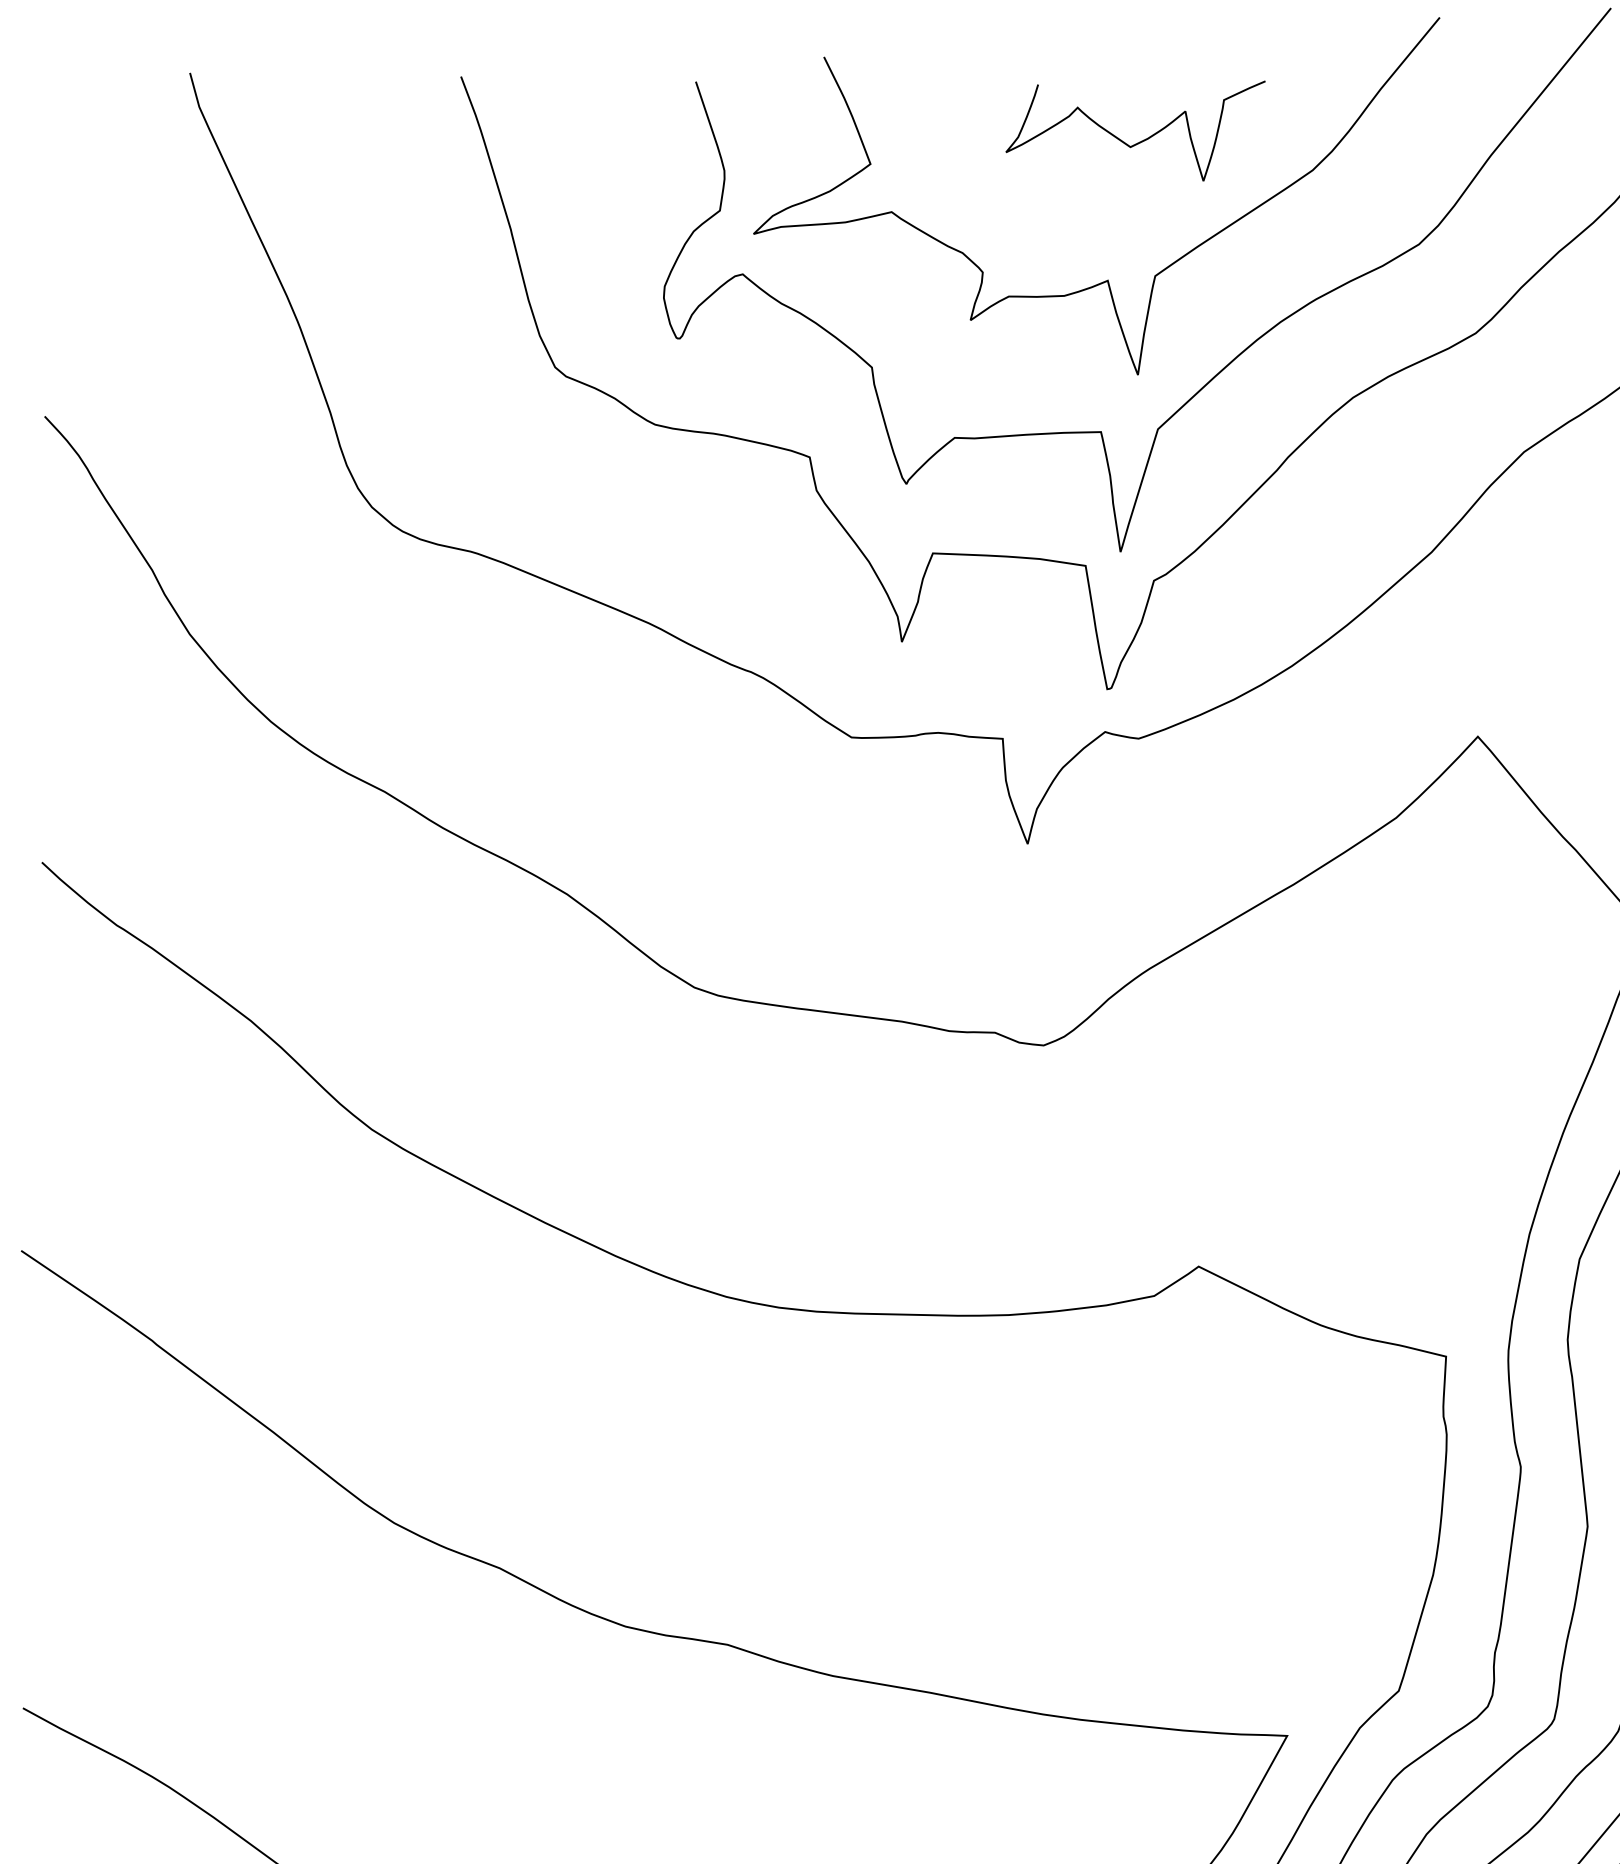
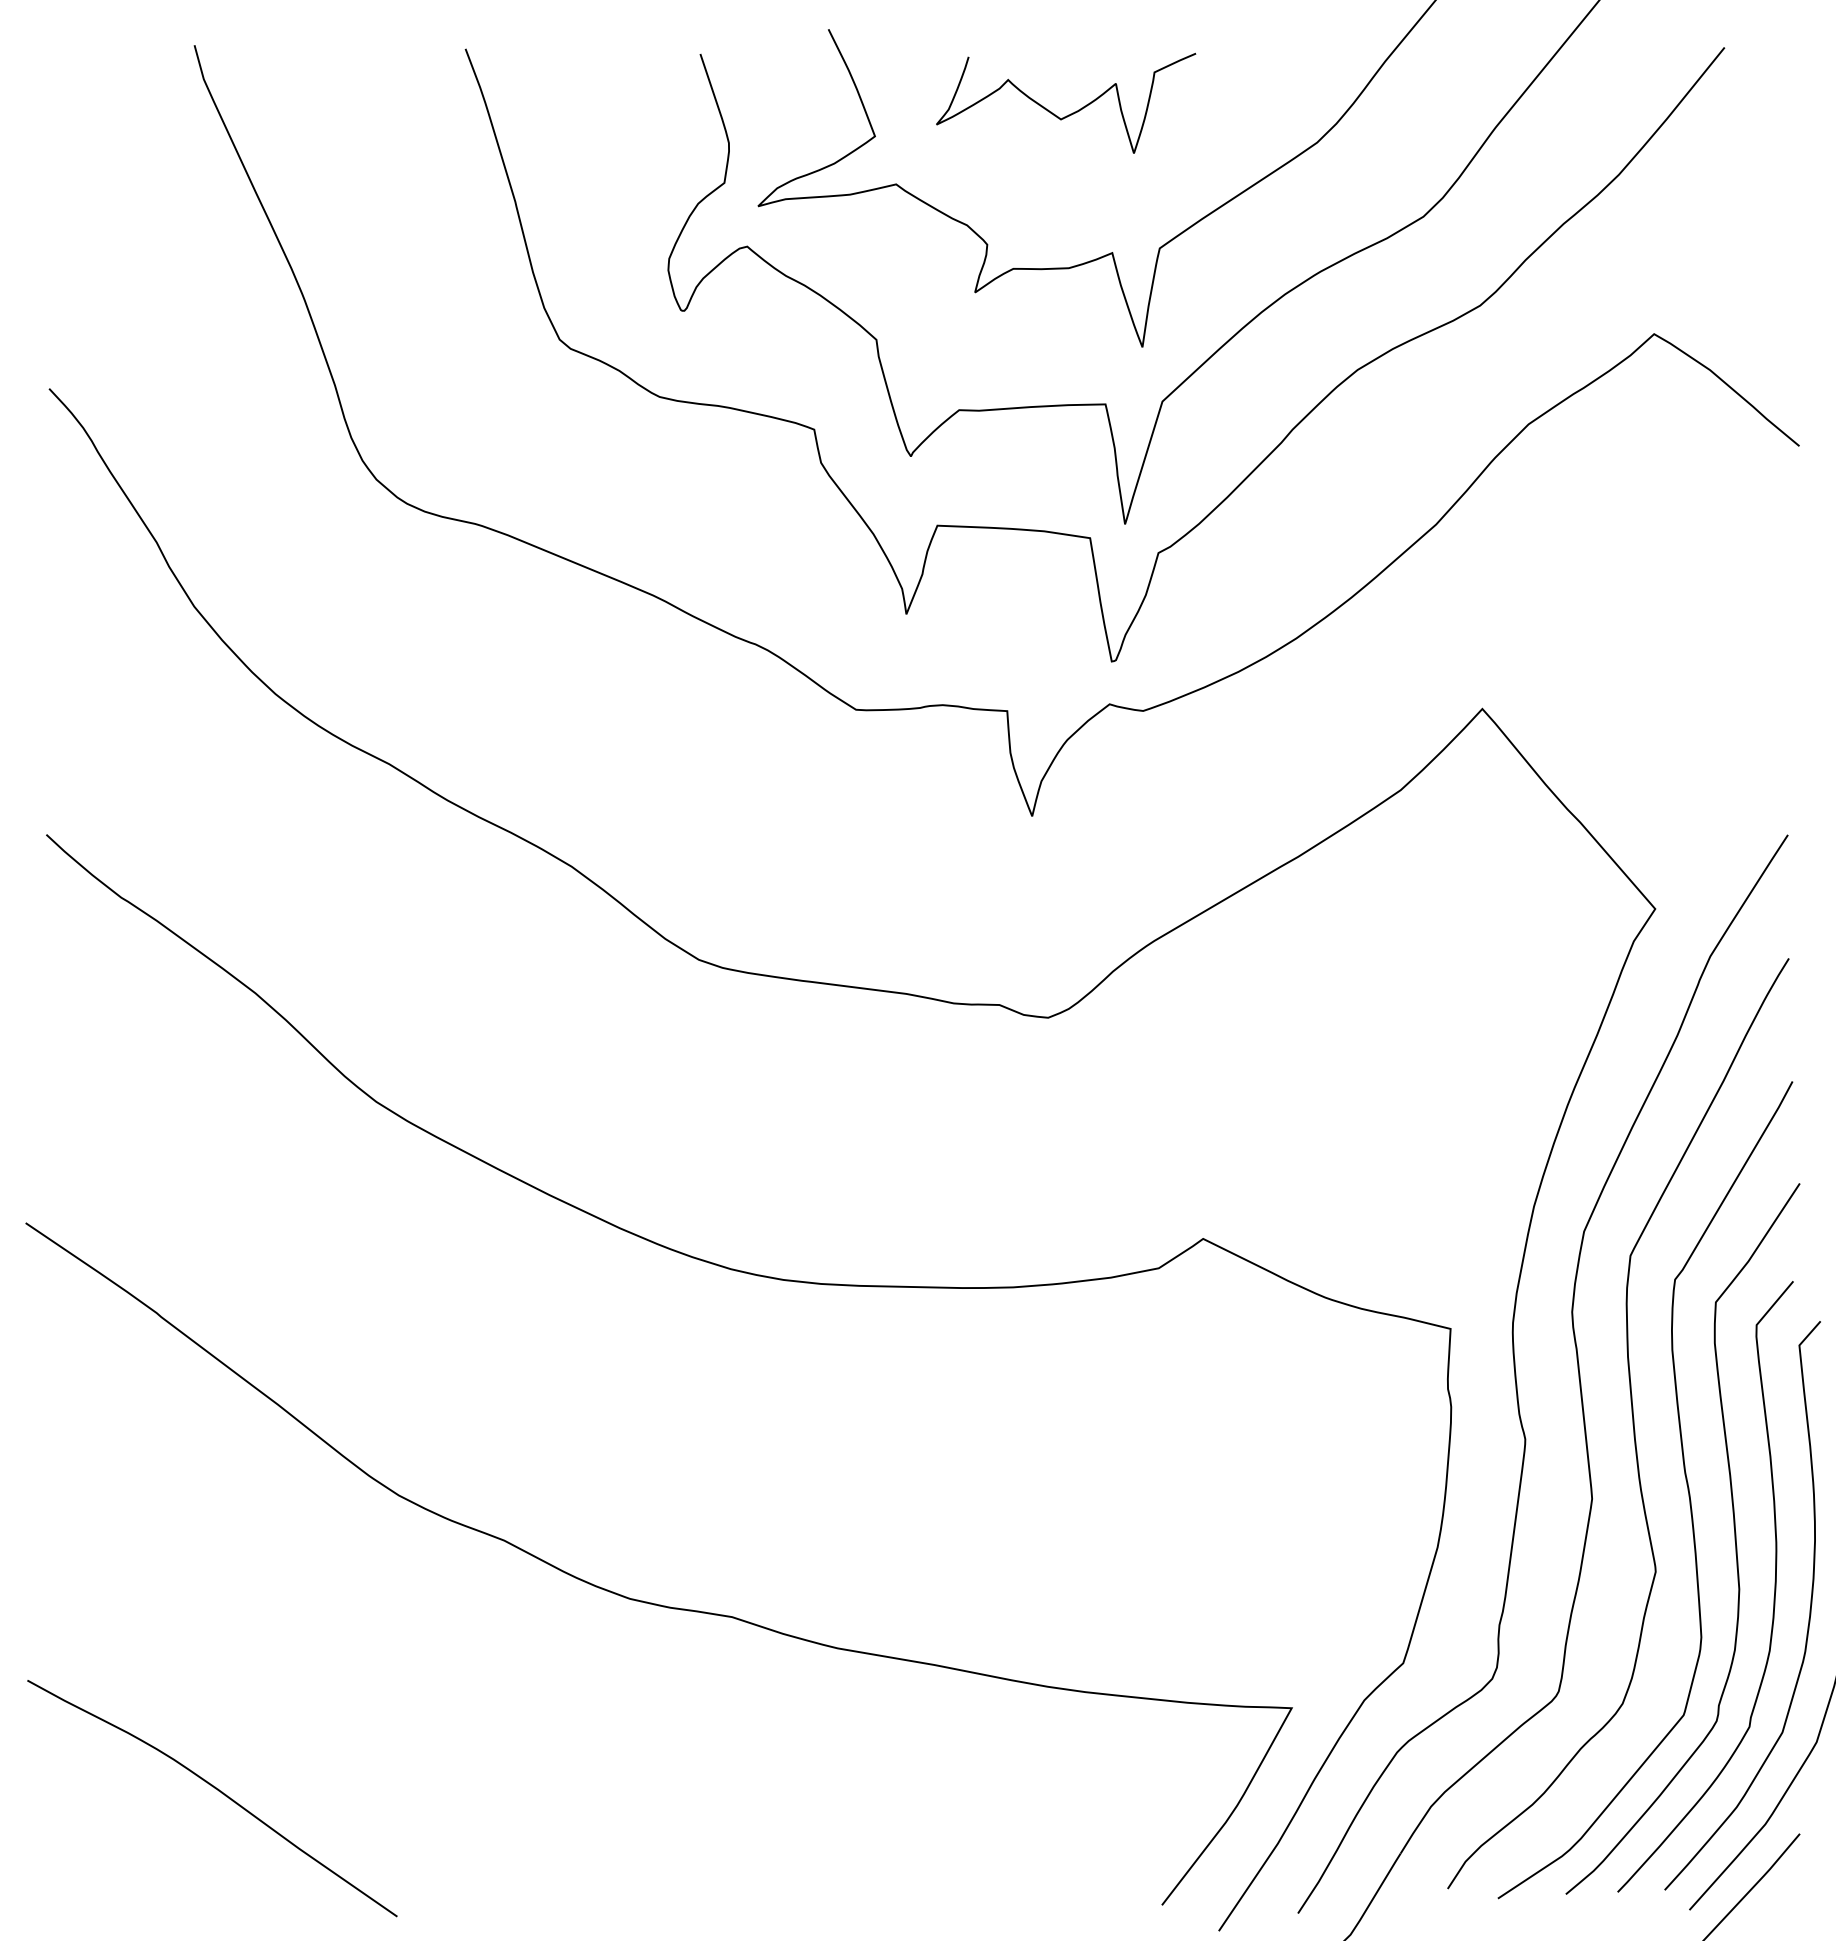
curve: (1142, 140) -> (1072, 112), moved

